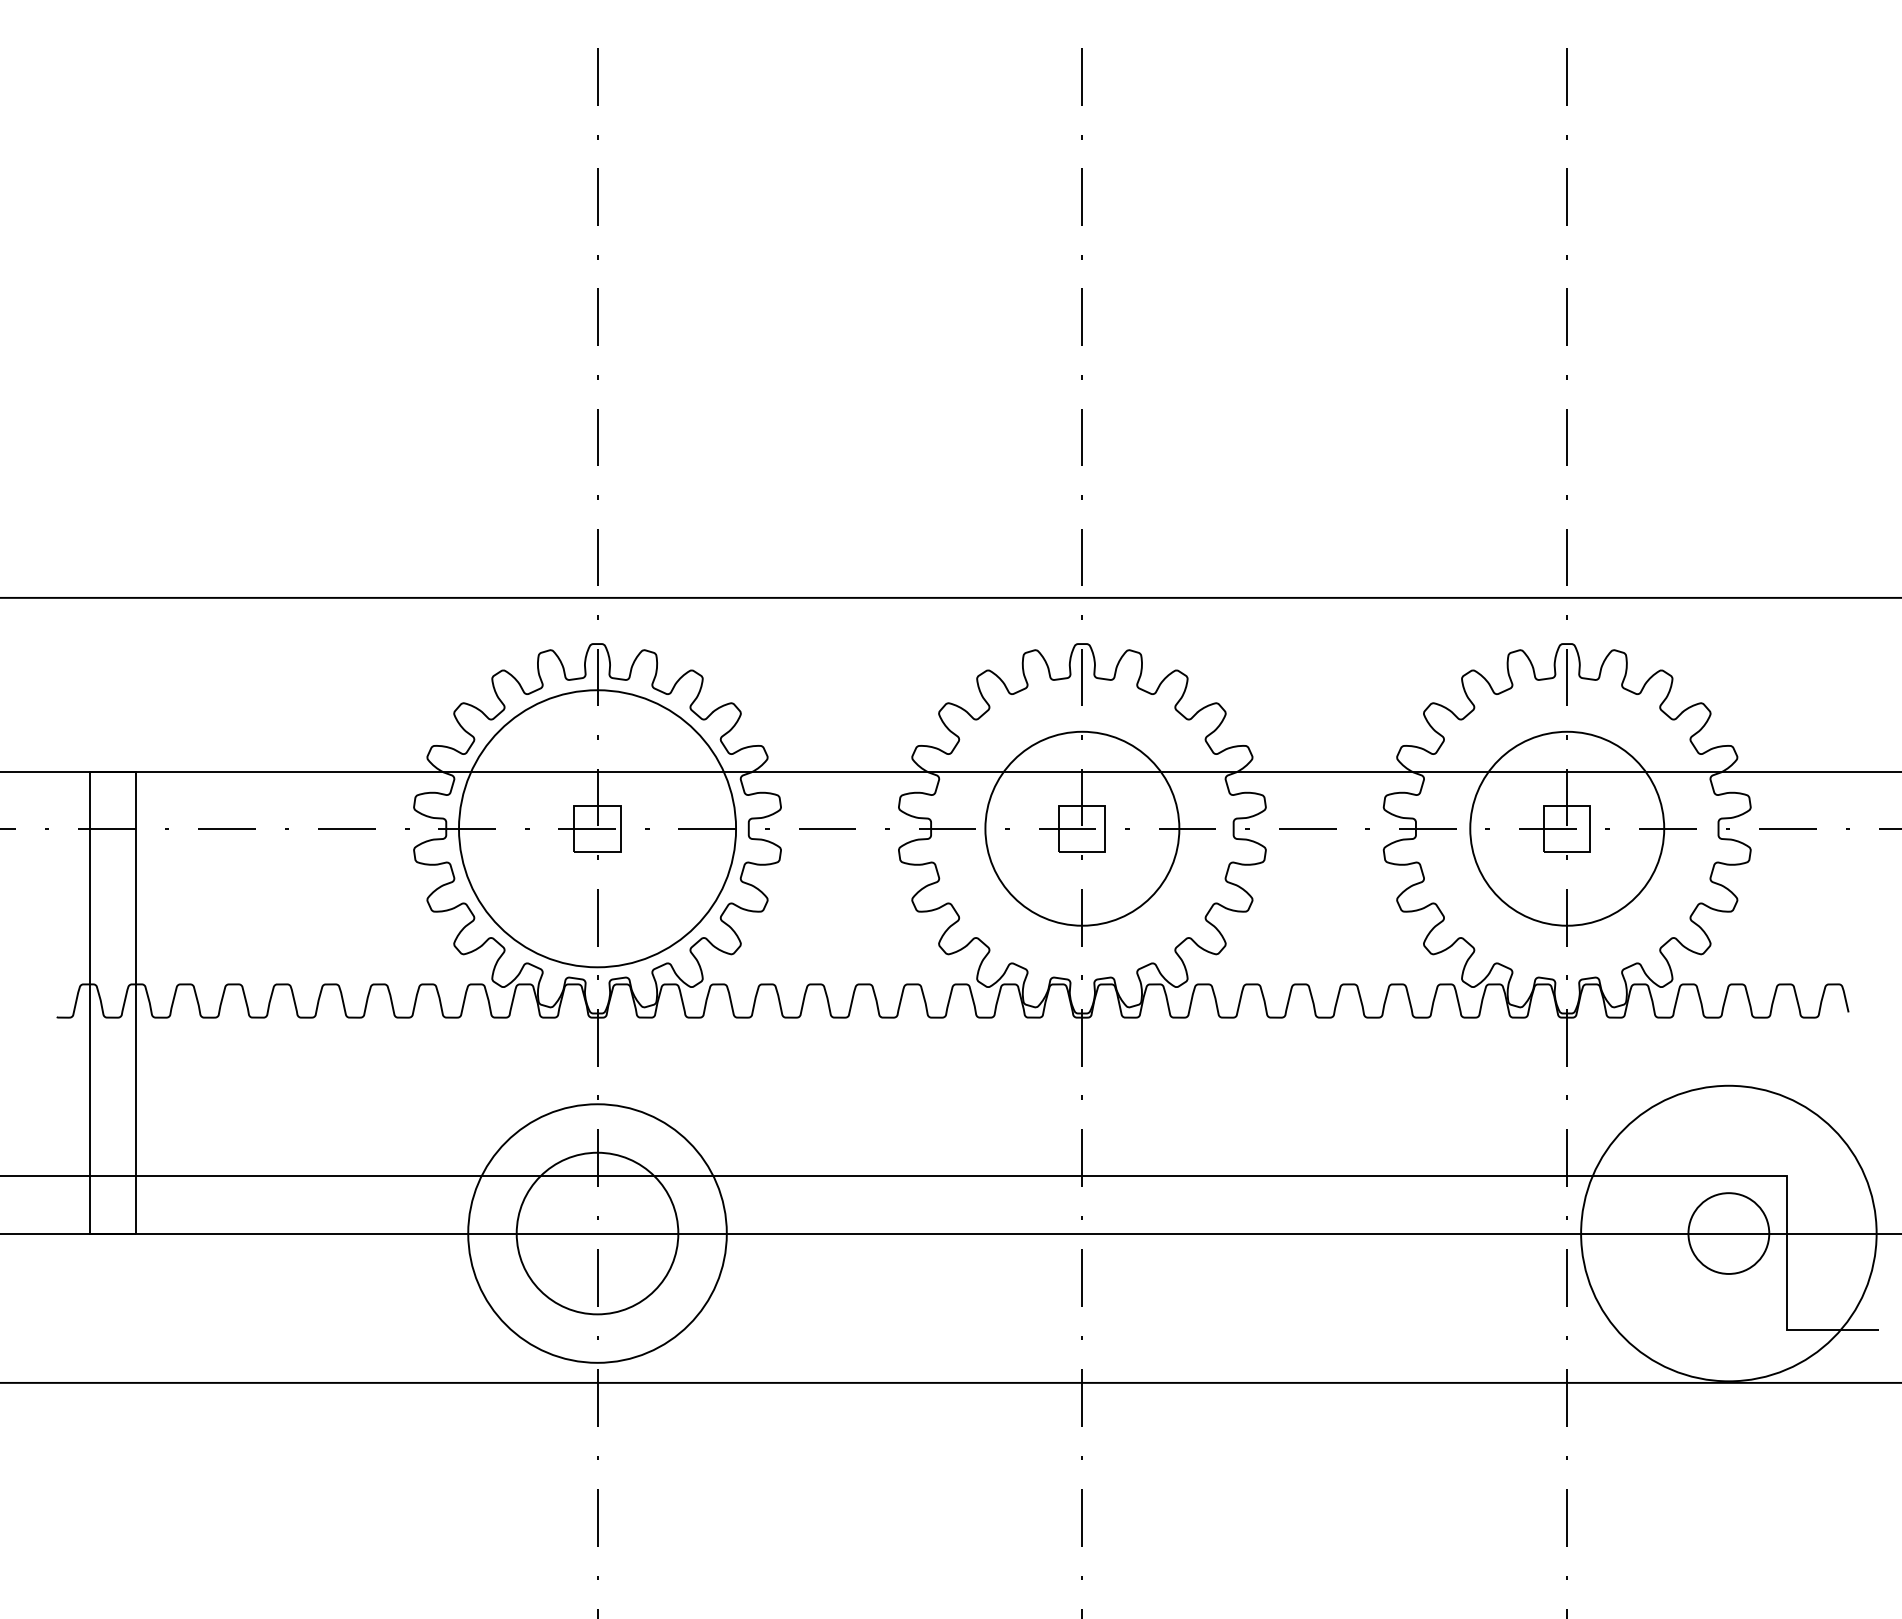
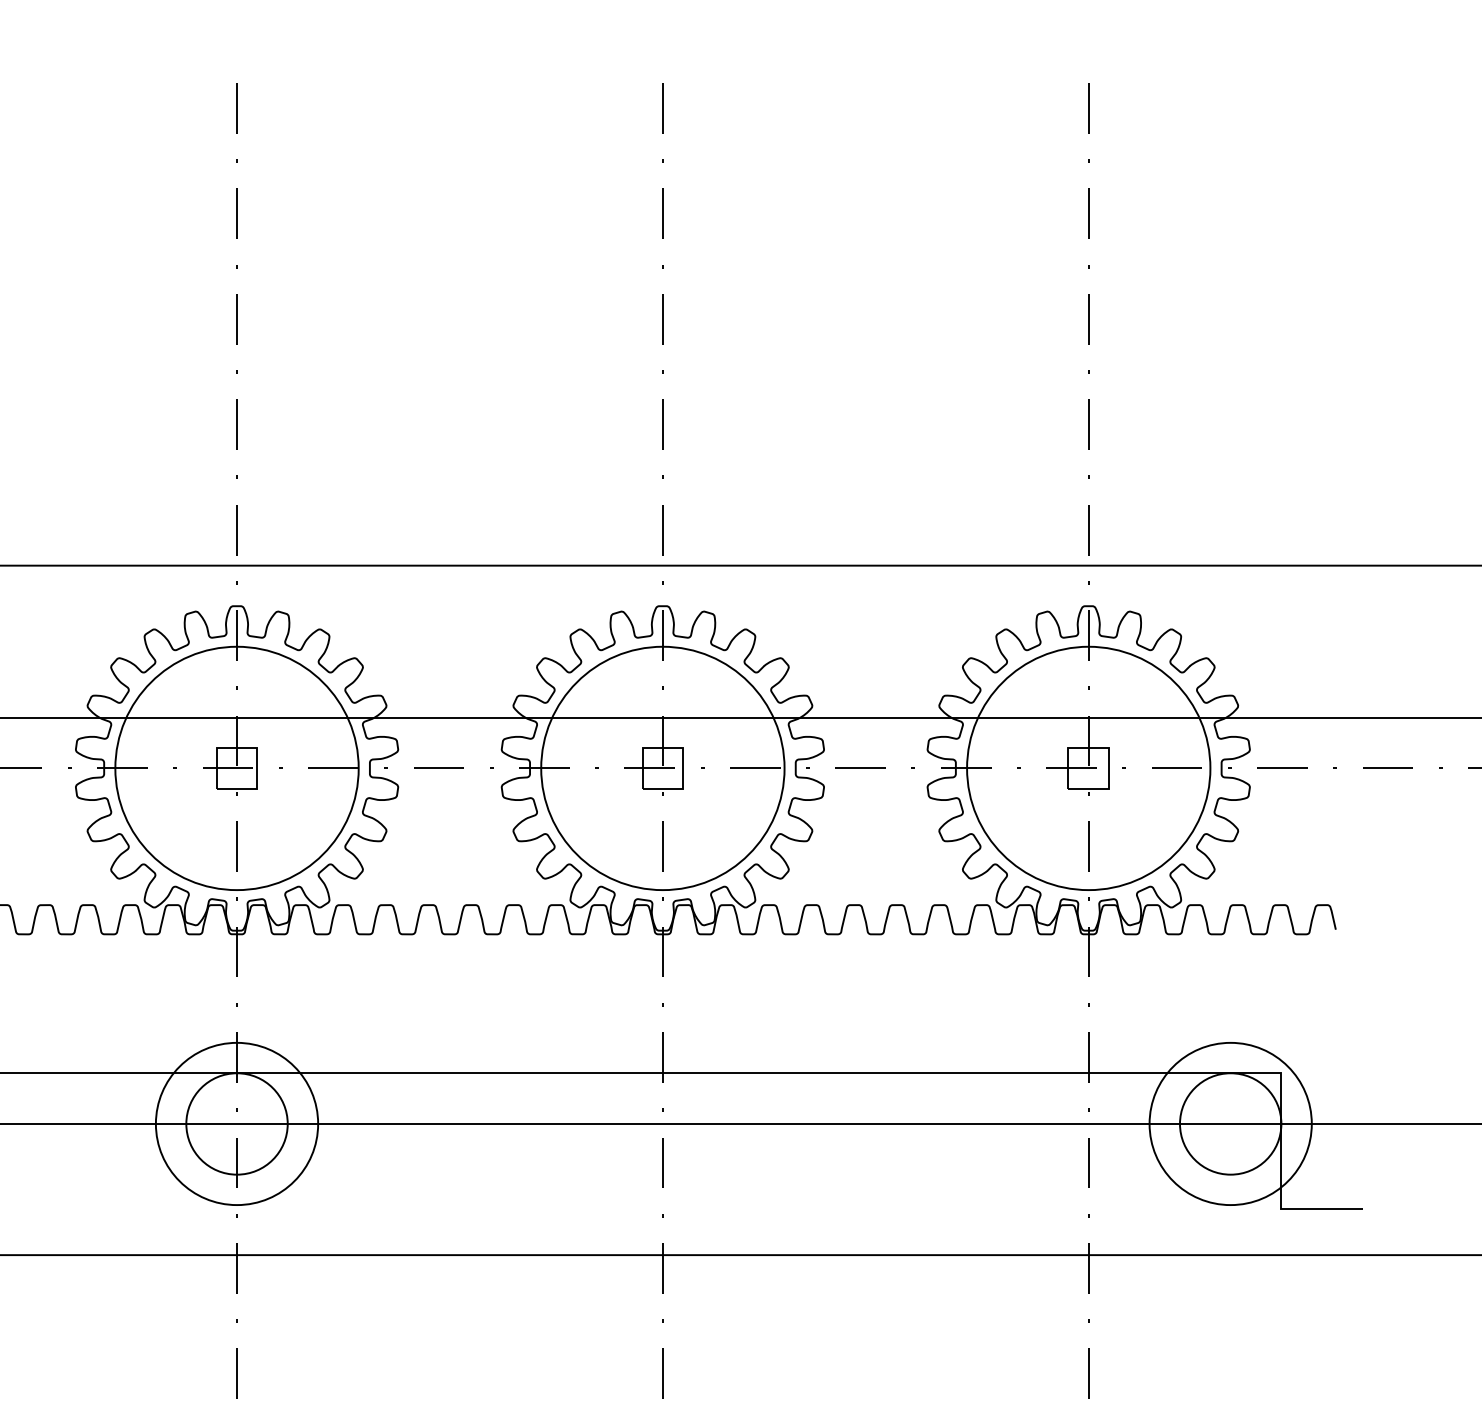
circle: (1081, 828) -> (662, 768), size x1.43
circle: (1566, 828) -> (1088, 768), size x1.43
circle: (597, 1233) -> (237, 1123), size x0.71
circle: (597, 1233) -> (237, 1123), size x0.71
circle: (1728, 1233) -> (1230, 1123), size x0.62
circle: (1728, 1233) -> (1230, 1123), size x1.43

